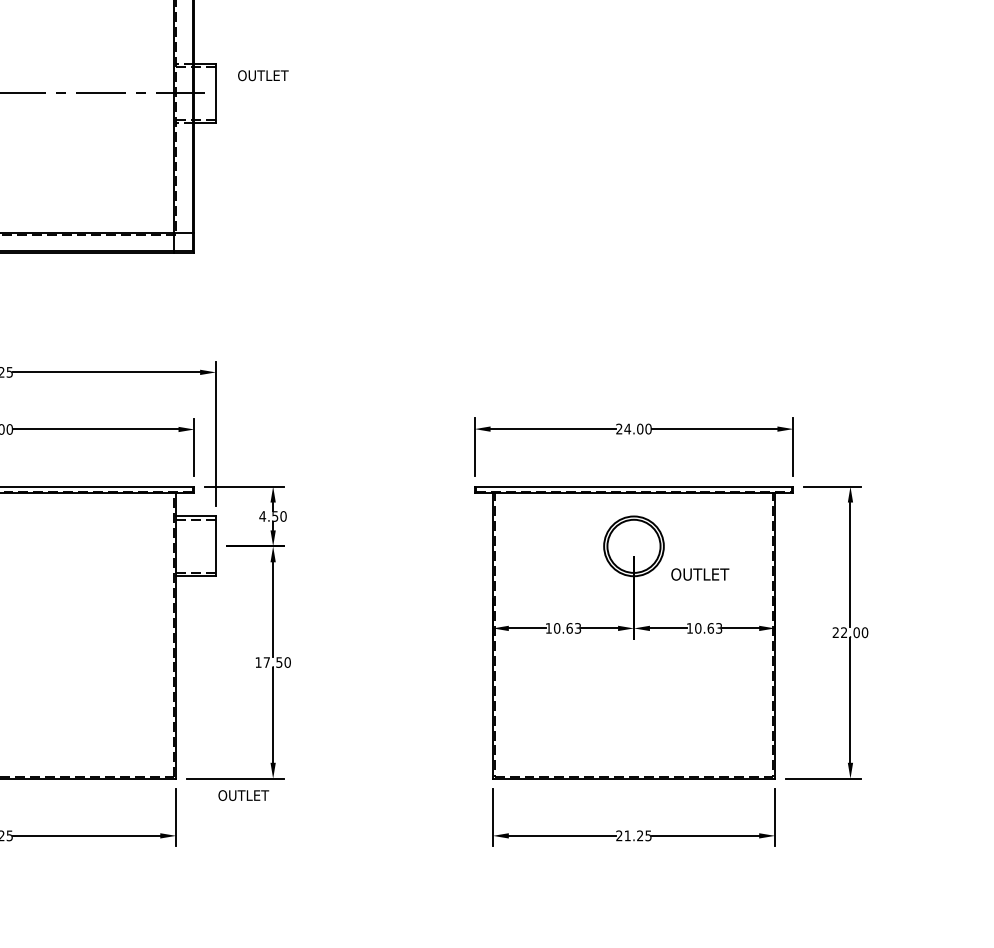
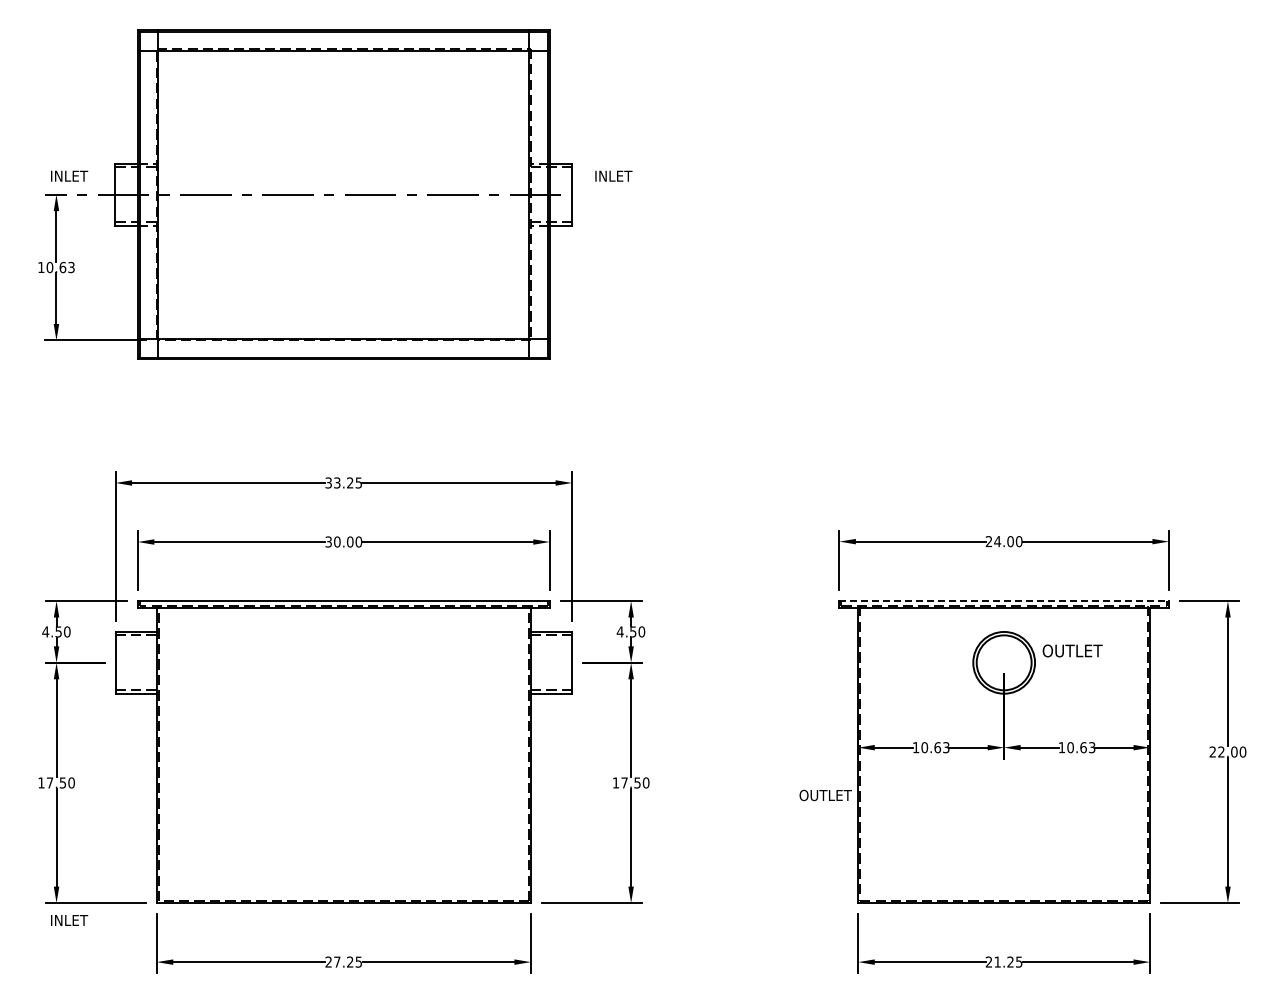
text: (262, 74) -> (620, 175), OUTLET -> INLET
line: (634, 487) -> (1004, 601), solid -> dashed
text: (700, 574) -> (1072, 650), moved
text: (243, 795) -> (825, 795), moved

